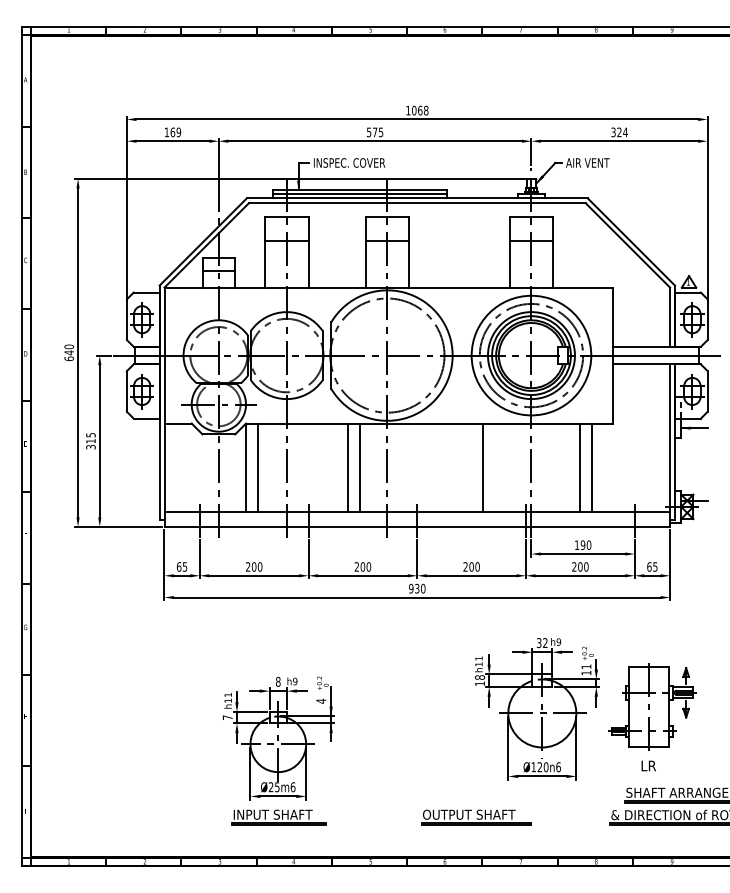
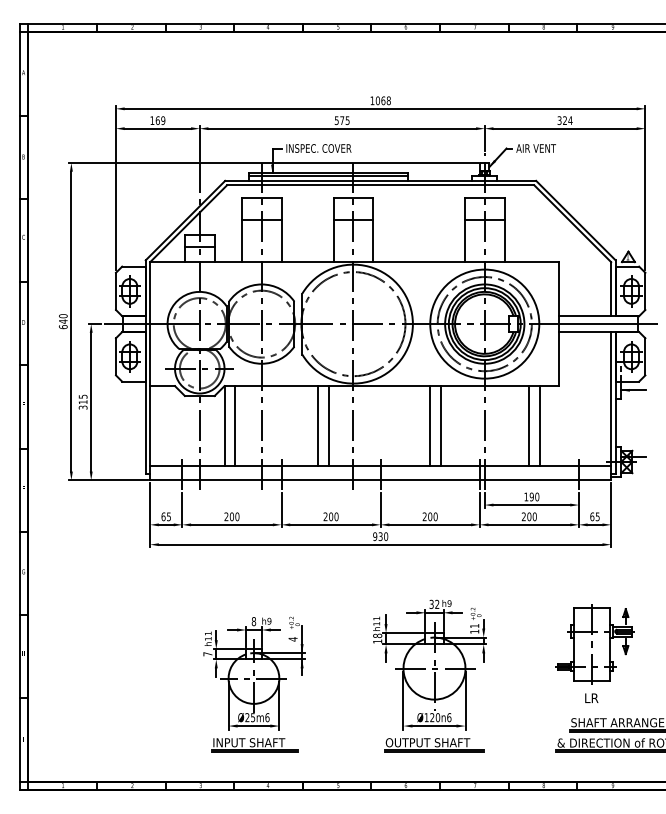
line: (471, 467) -> (430, 426), added
part: (537, 709) -> (430, 665), moved

